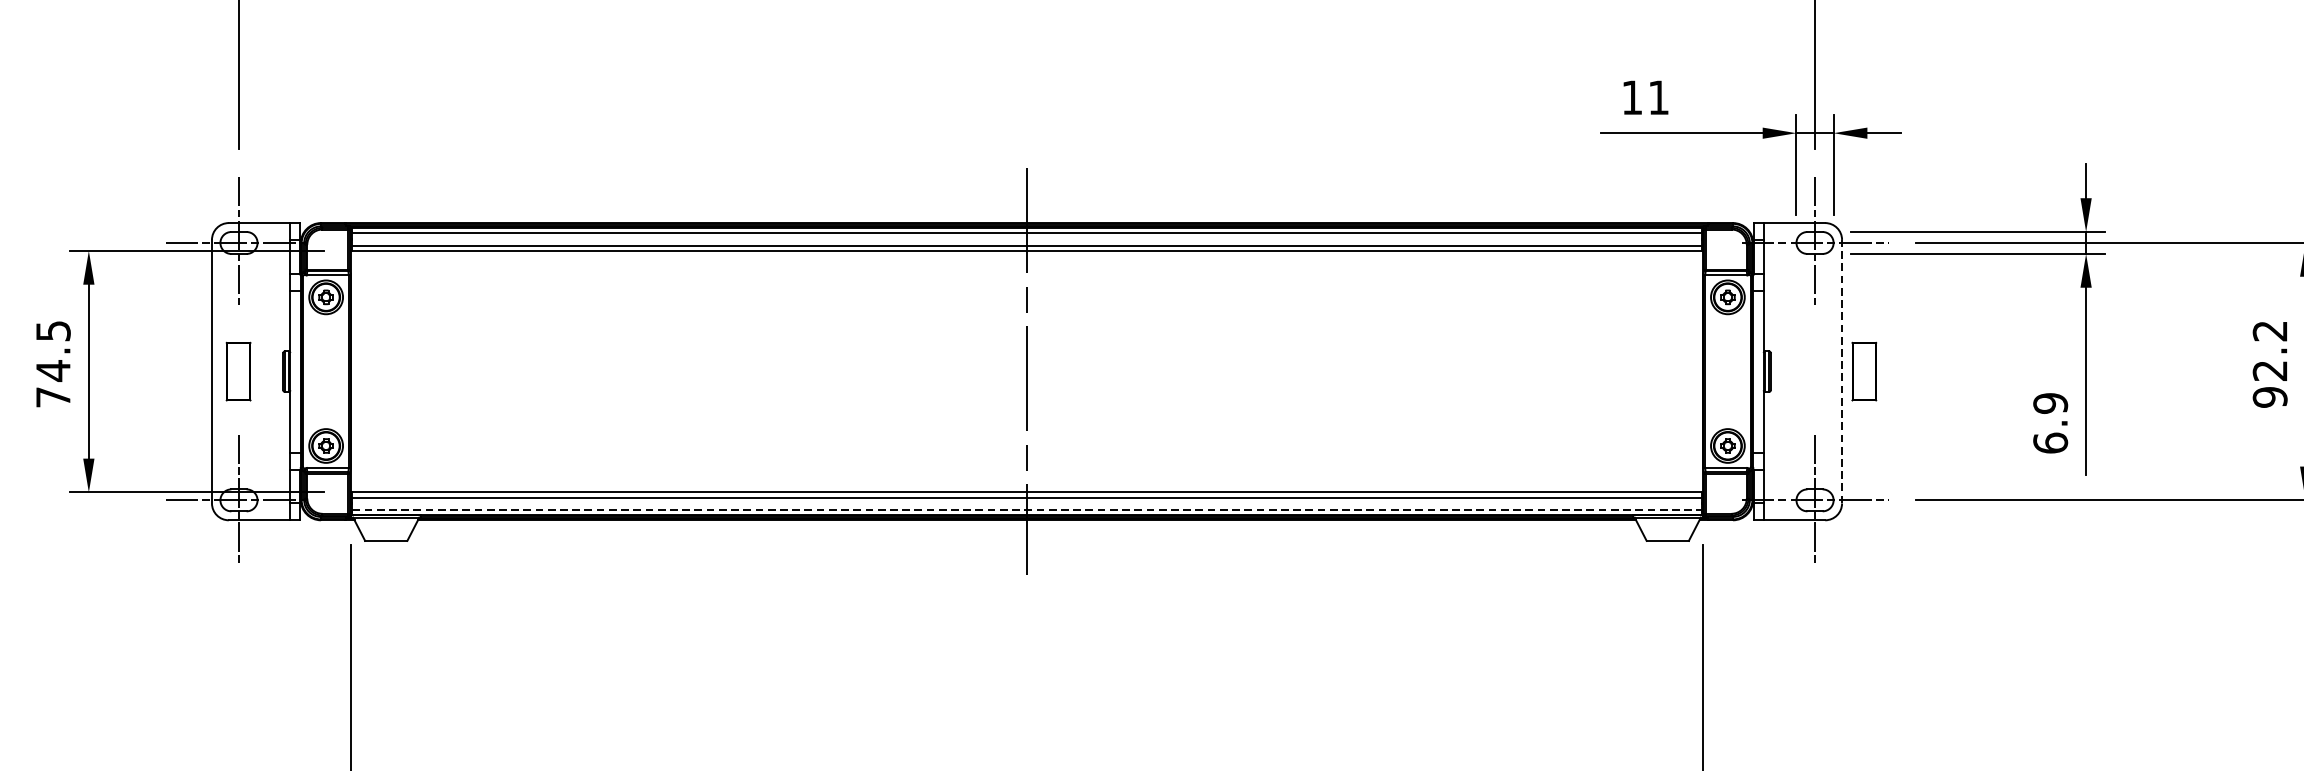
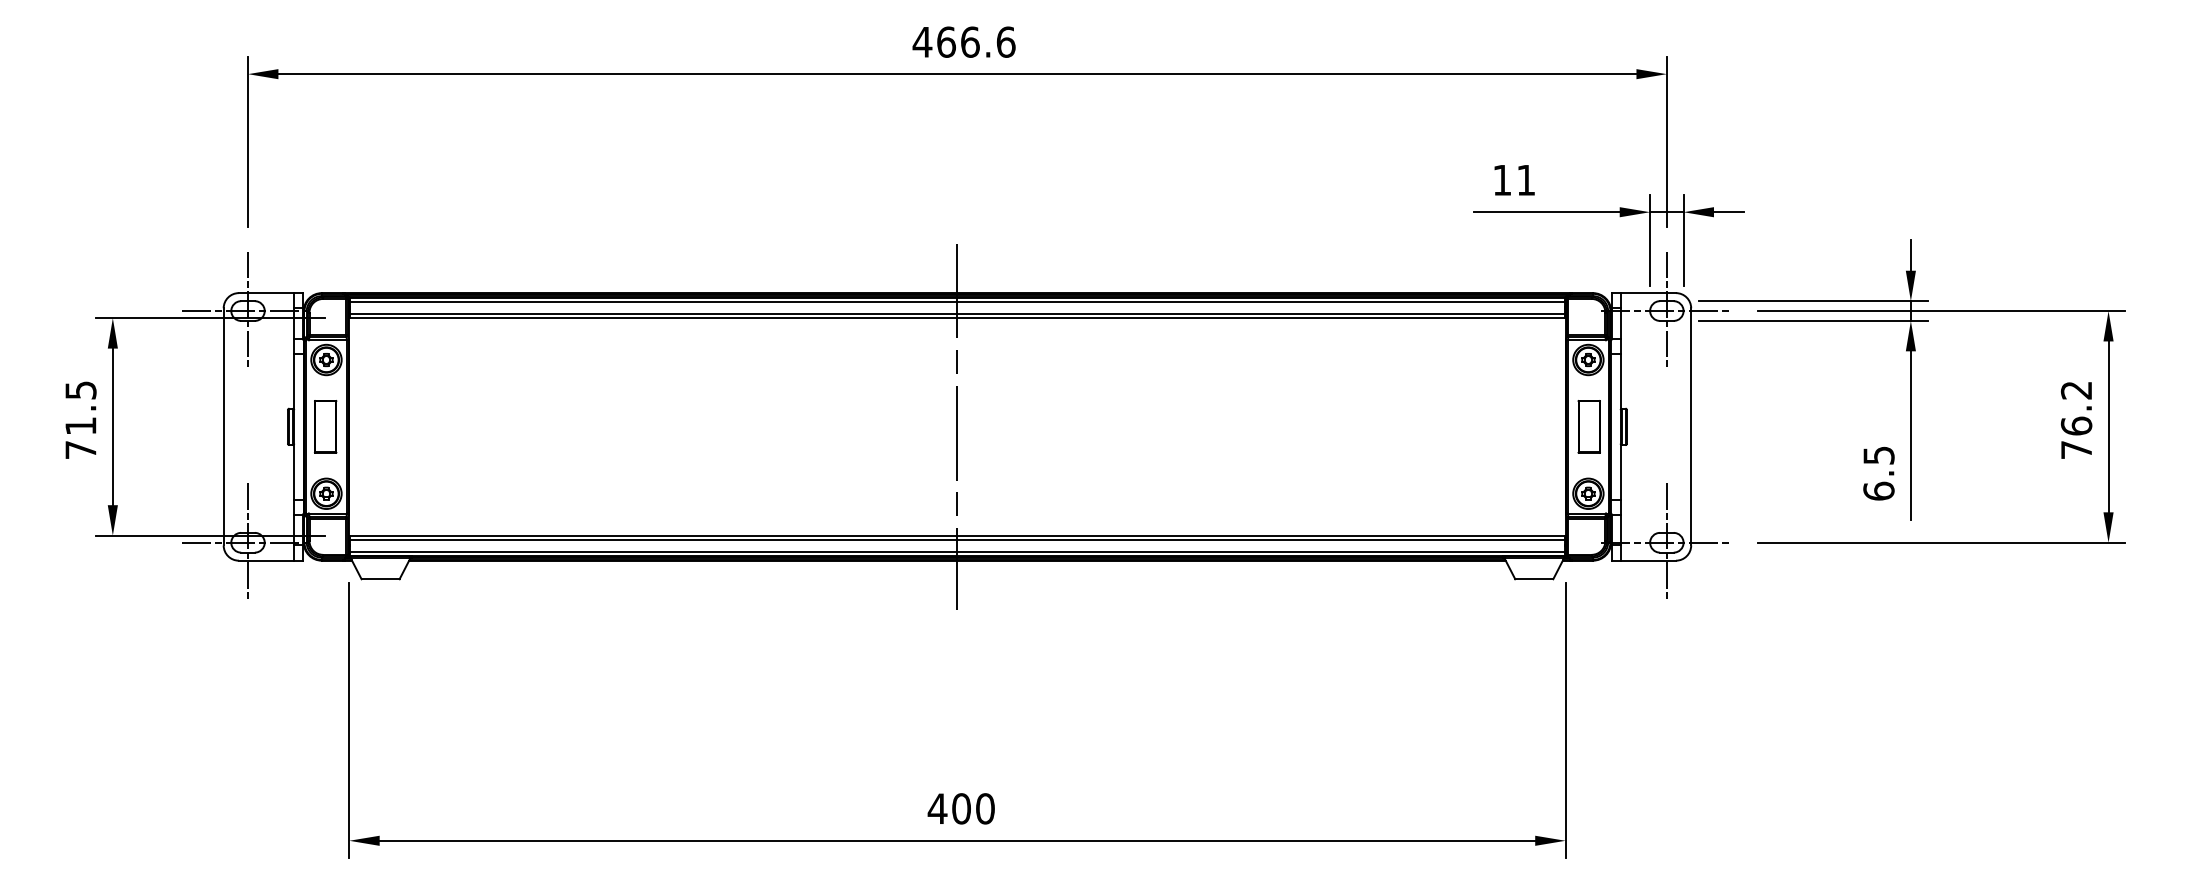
text: (52, 371) -> (80, 426), 74.5 -> 71.5
part: (238, 371) -> (325, 426), moved
line: (1842, 371) -> (1691, 426), dashed -> solid
part: (1863, 371) -> (1588, 426), moved
text: (2270, 383) -> (2076, 437), 92.2 -> 76.2
text: (2050, 403) -> (1878, 455), 6.9 -> 6.5
line: (1027, 510) -> (957, 551), dashed -> solid

